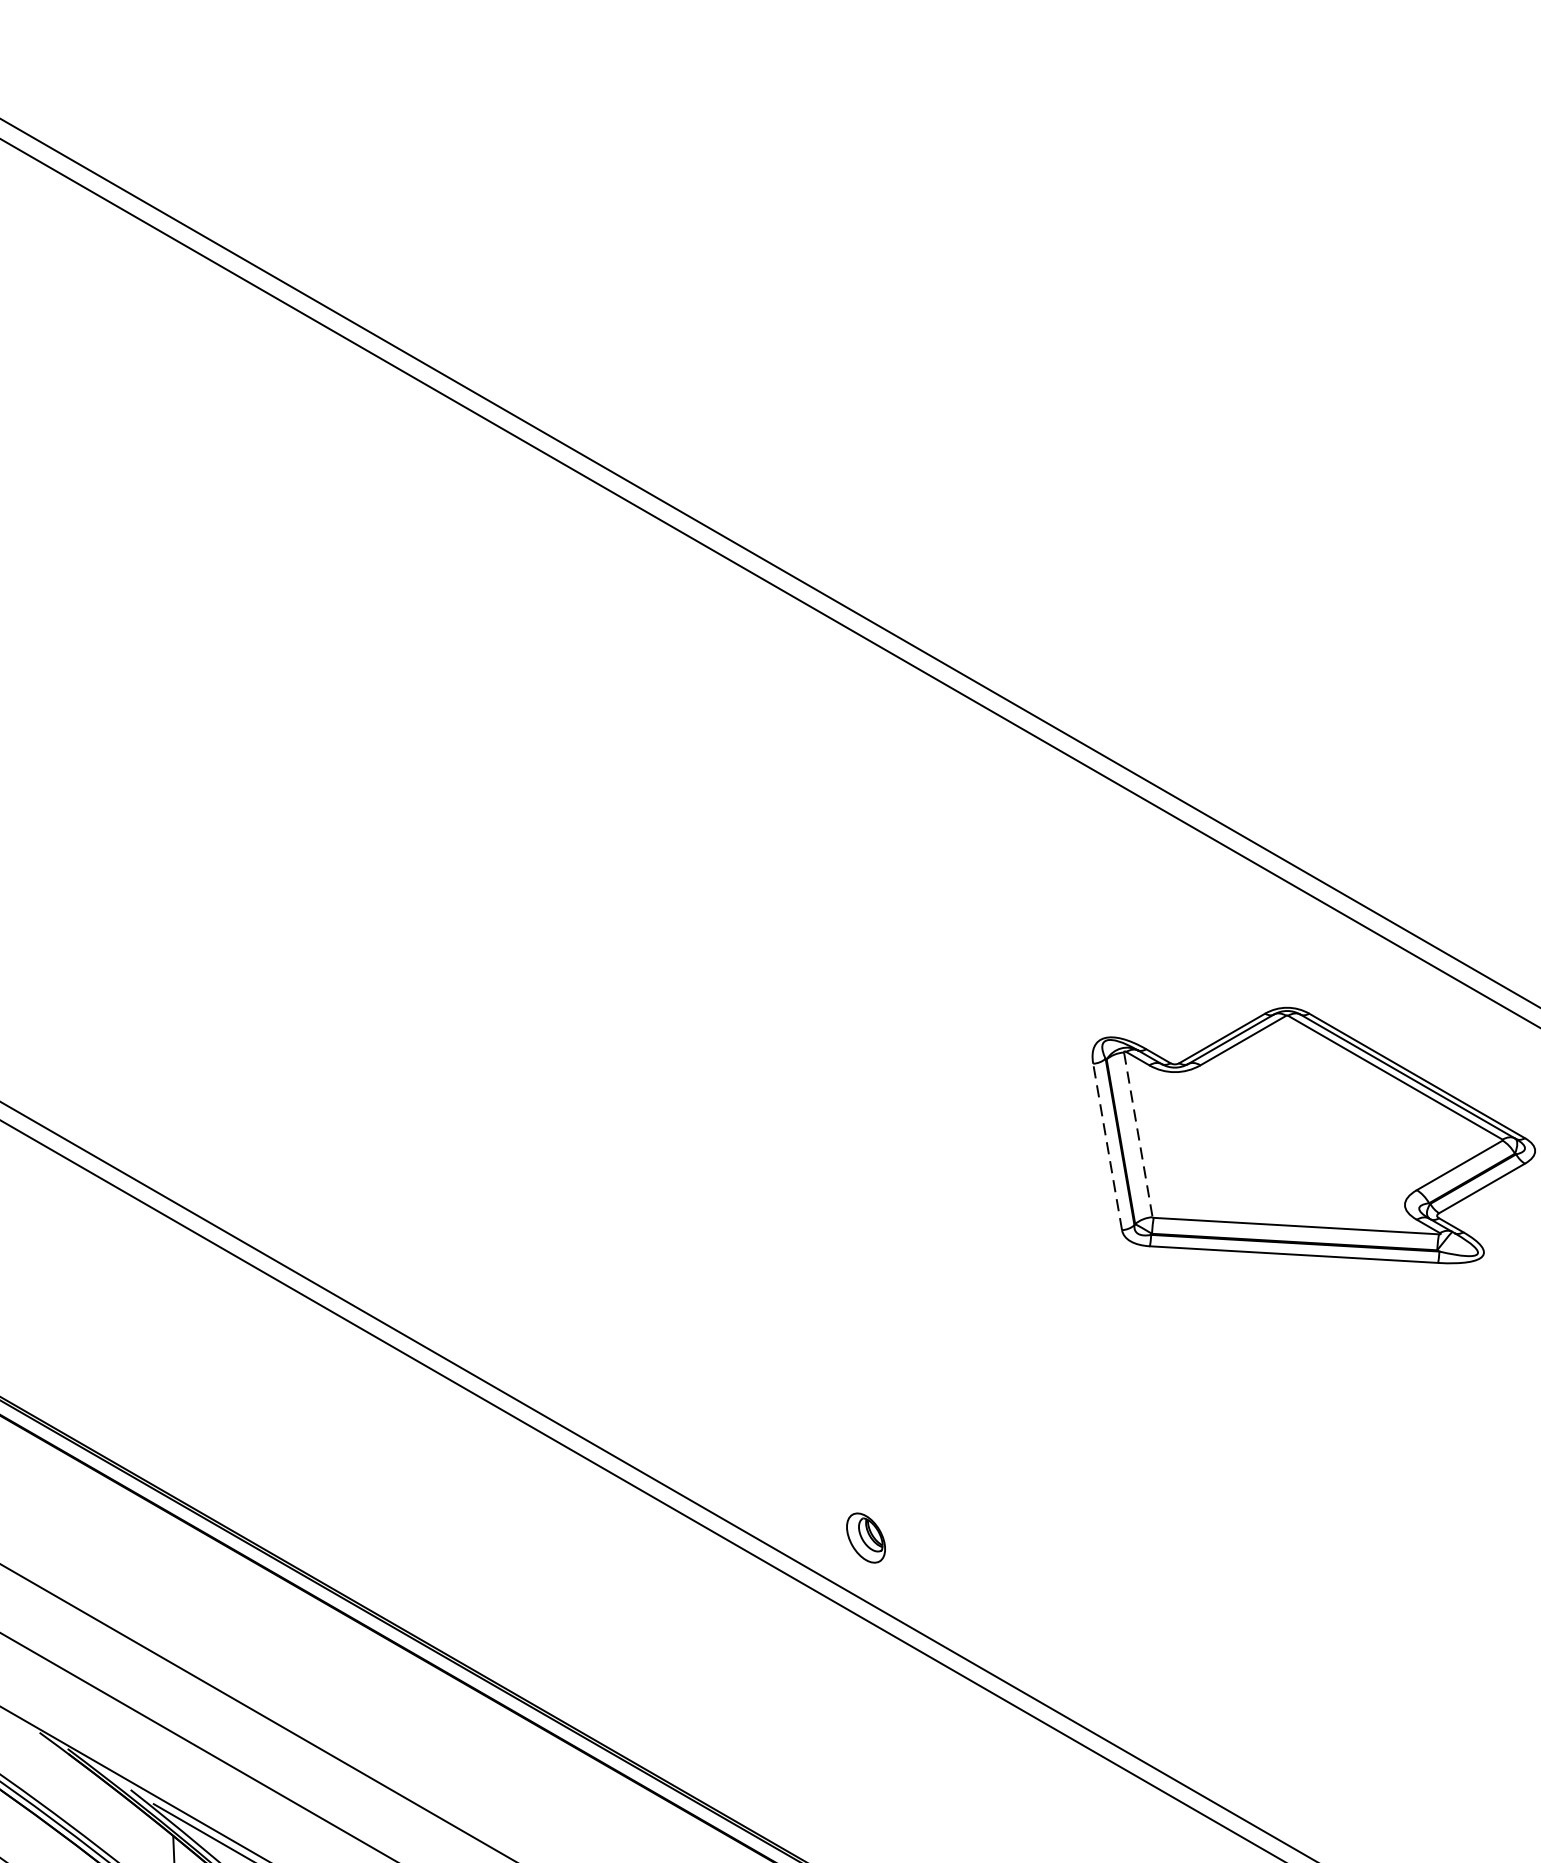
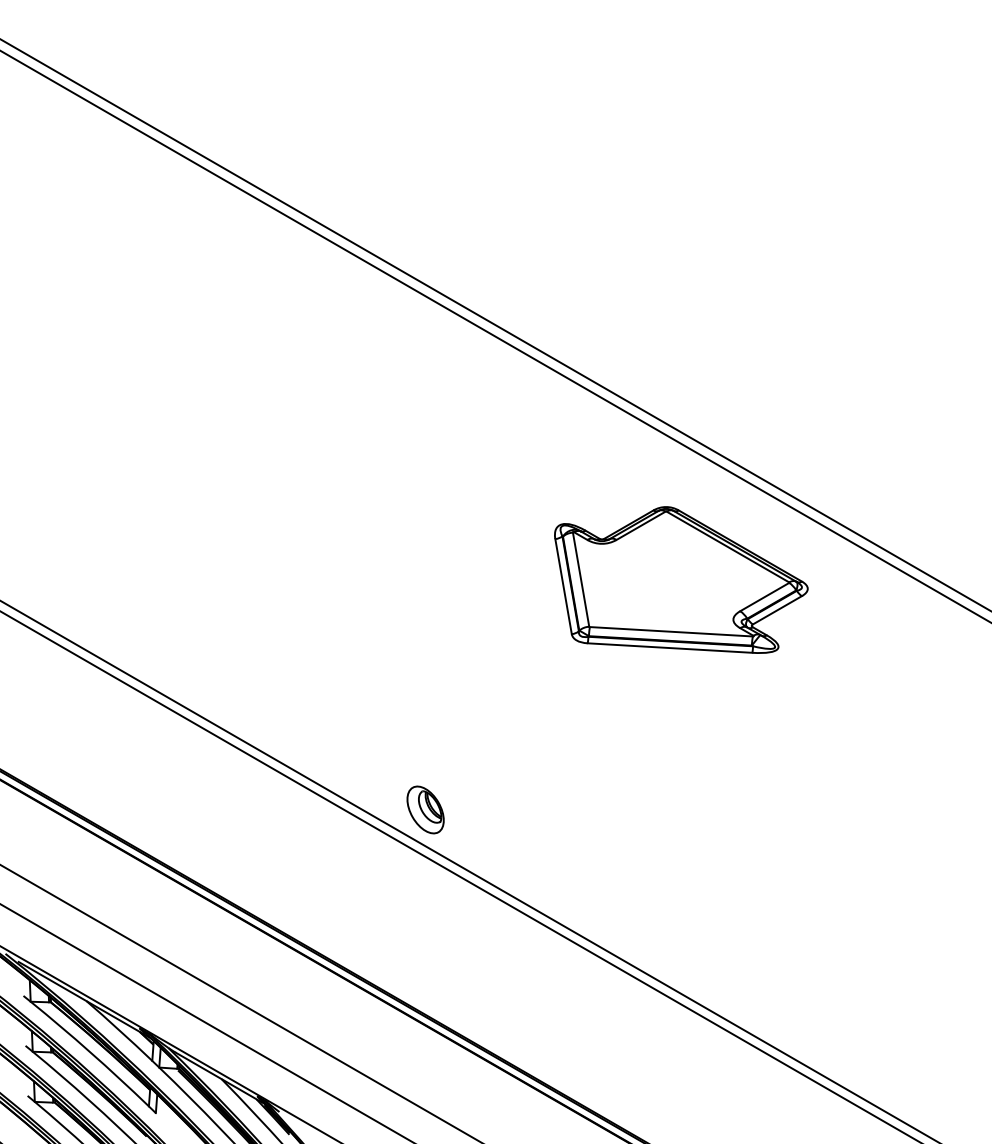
line: (1139, 1134) -> (581, 579), dashed -> solid
line: (1107, 1146) -> (563, 586), dashed -> solid
part: (865, 1537) -> (425, 809), size x1.67

